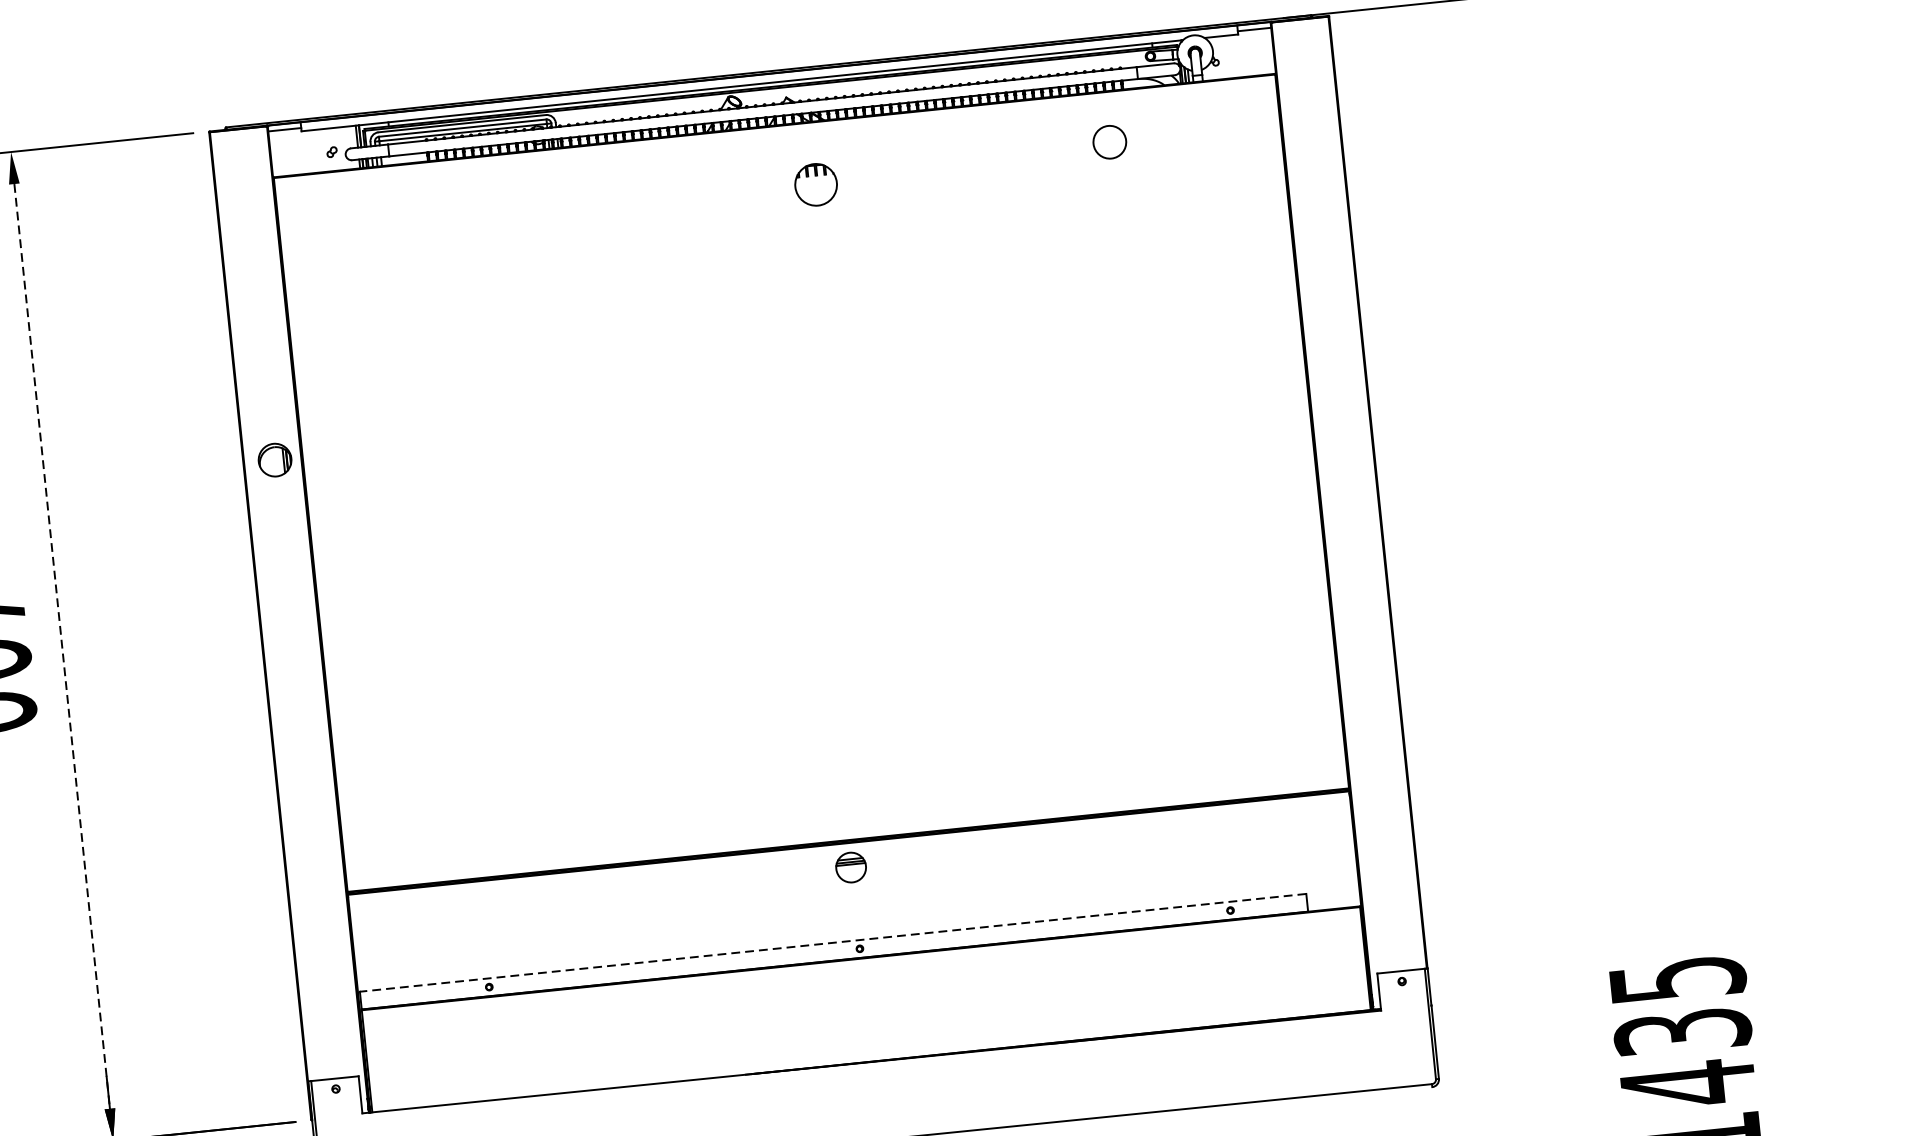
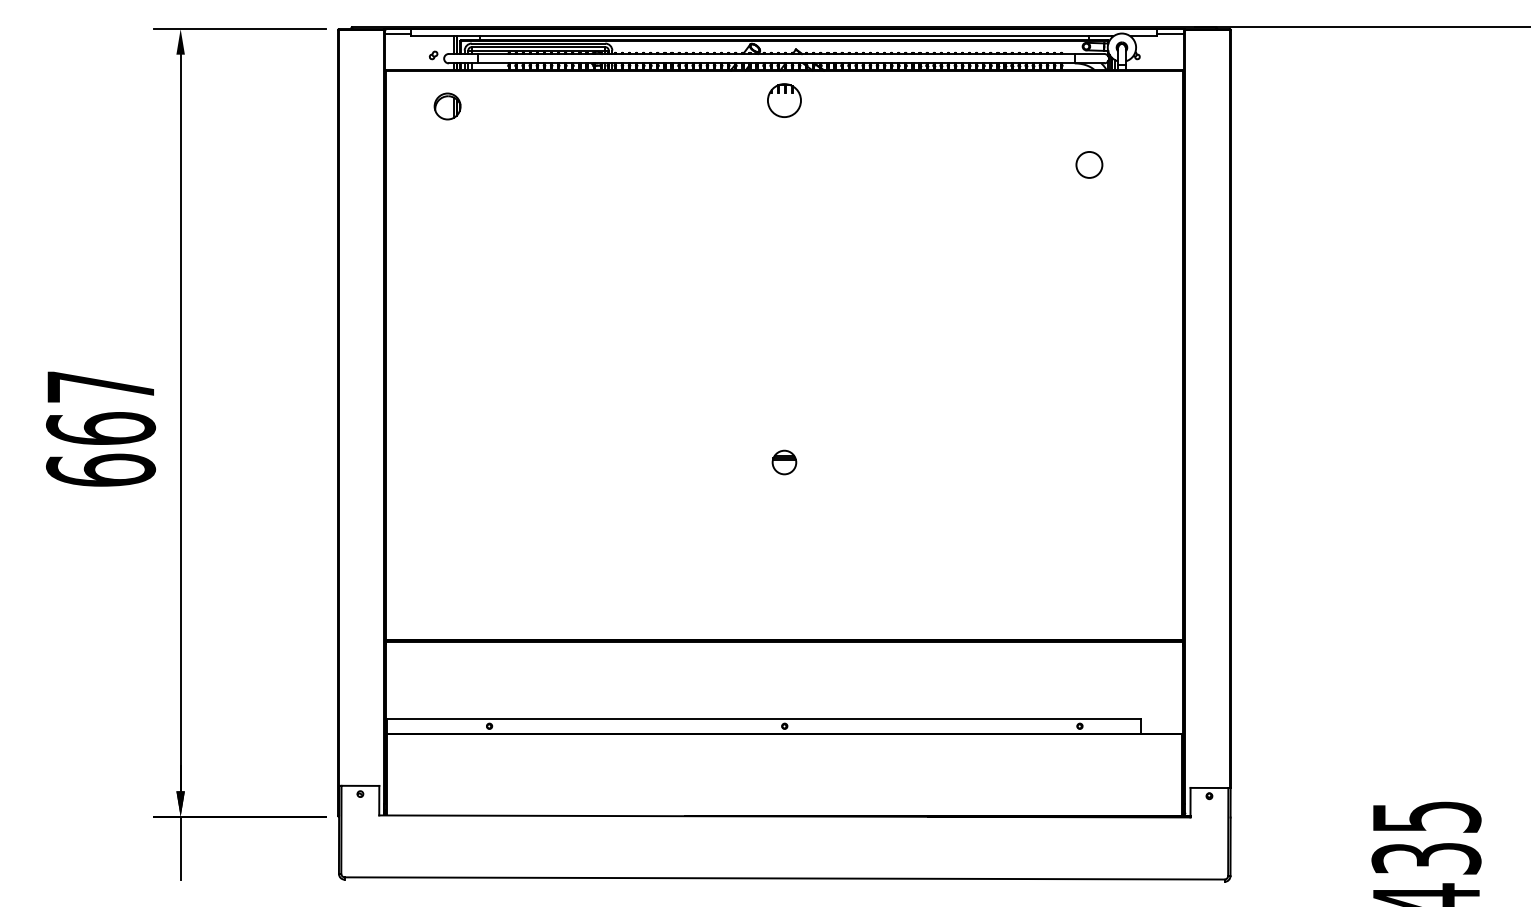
circle: (1109, 141) -> (1089, 164), moved
part: (816, 184) -> (784, 100), moved
part: (274, 460) -> (447, 106), moved
line: (62, 647) -> (180, 423), dashed -> solid
part: (851, 867) -> (784, 462), moved
line: (833, 942) -> (764, 719), dashed -> solid

